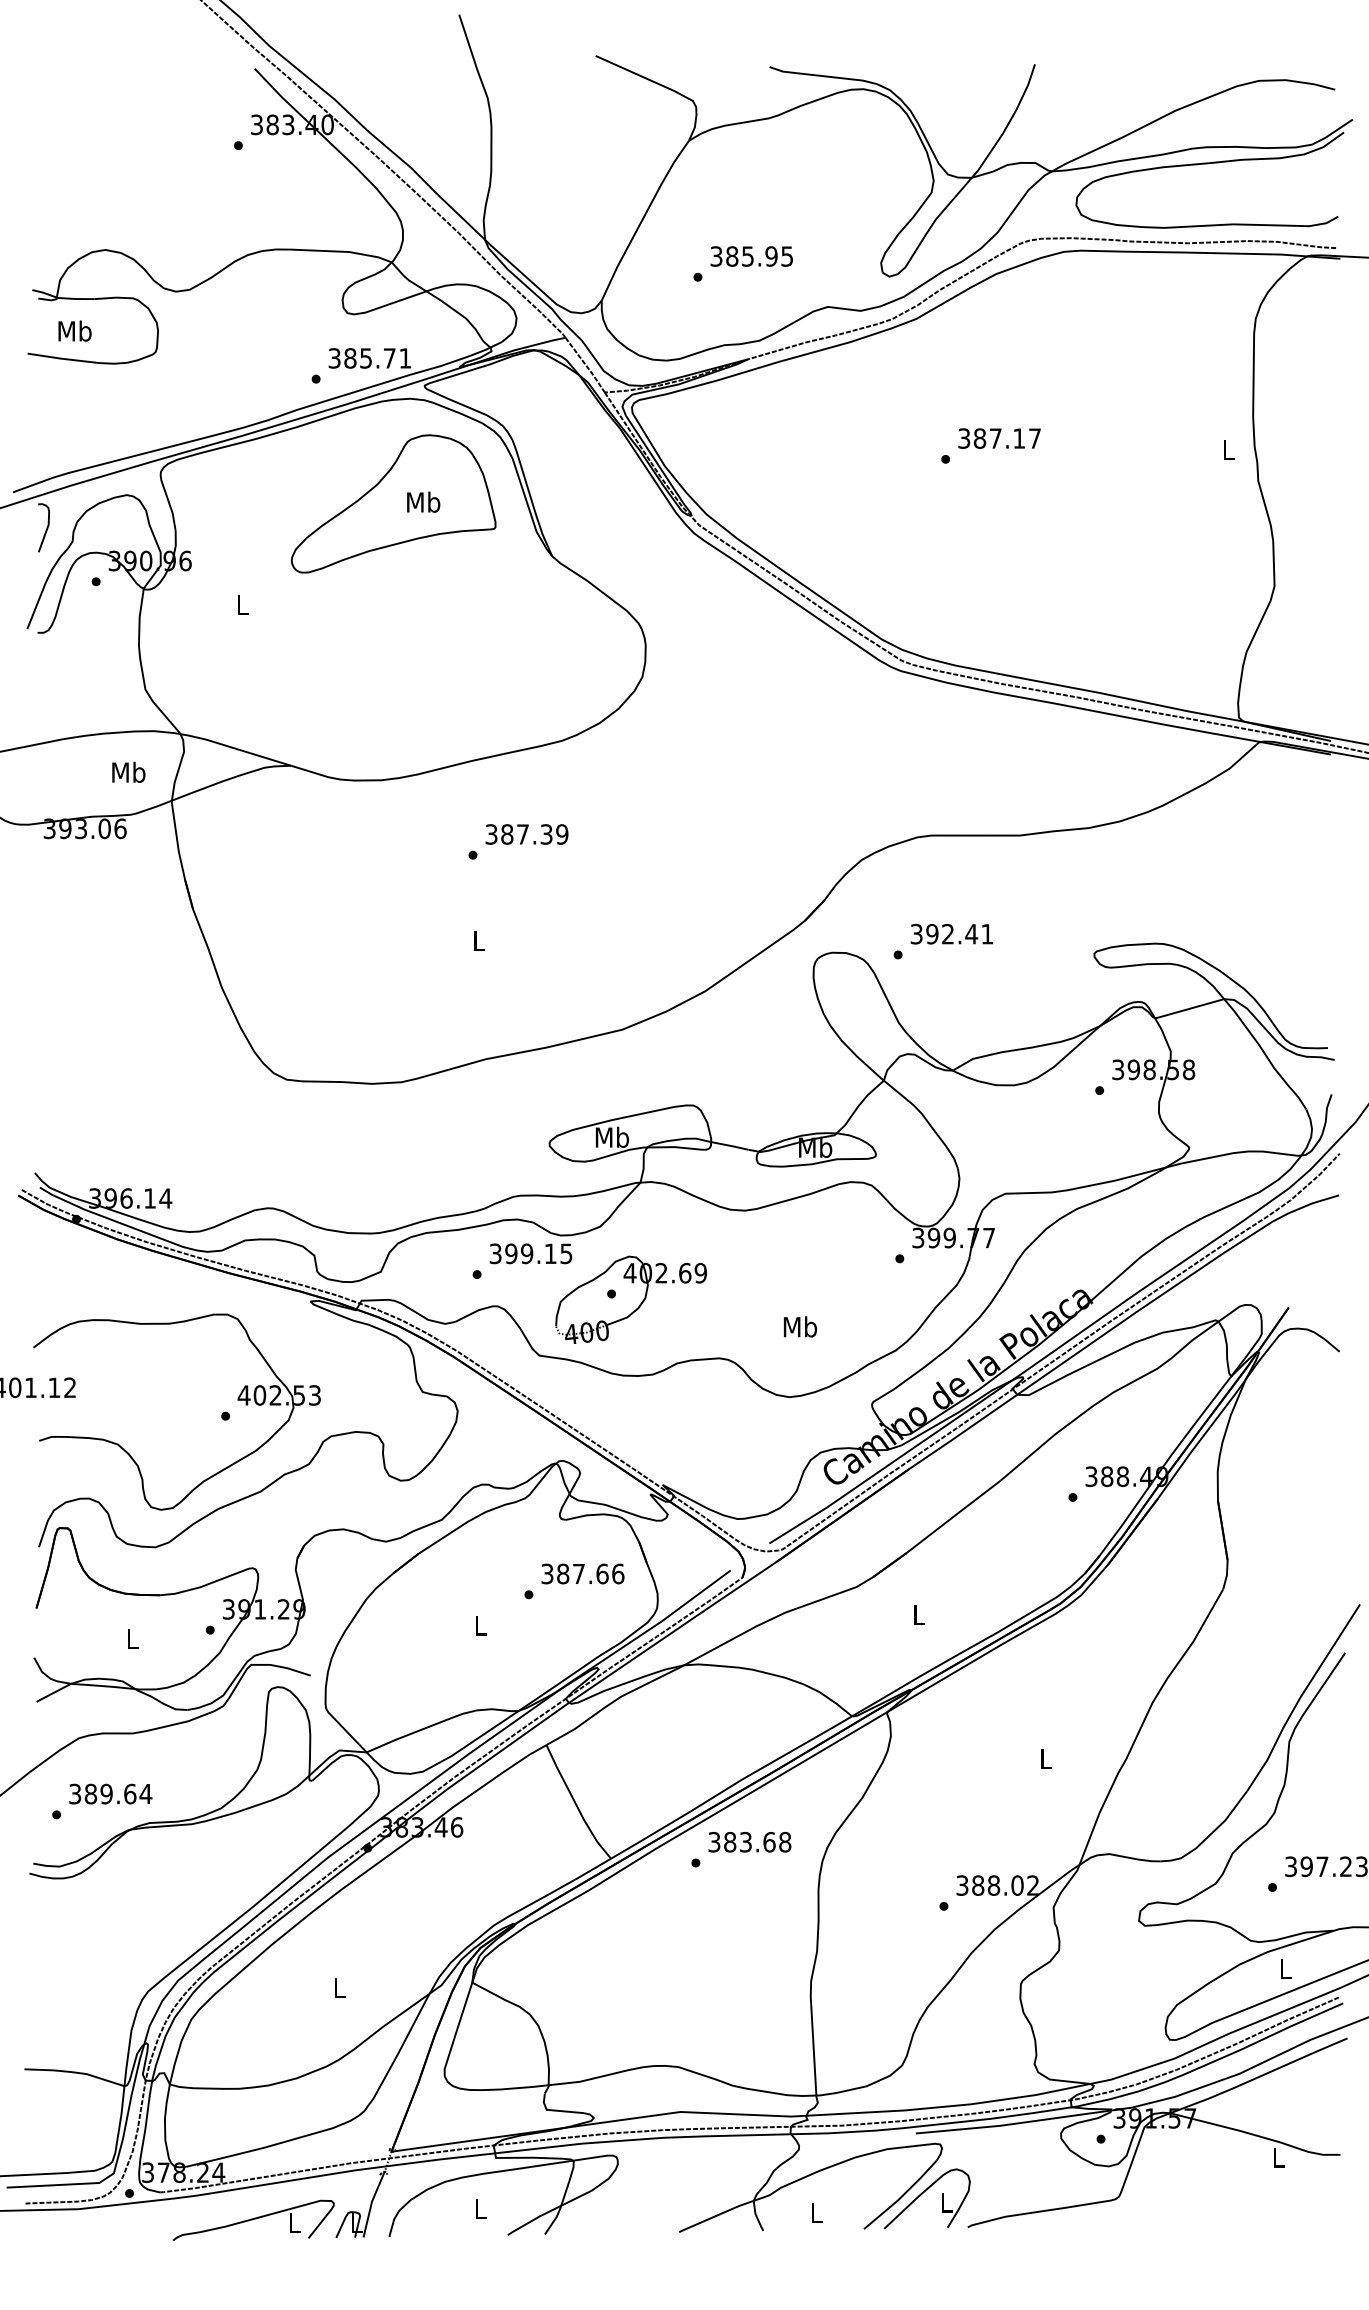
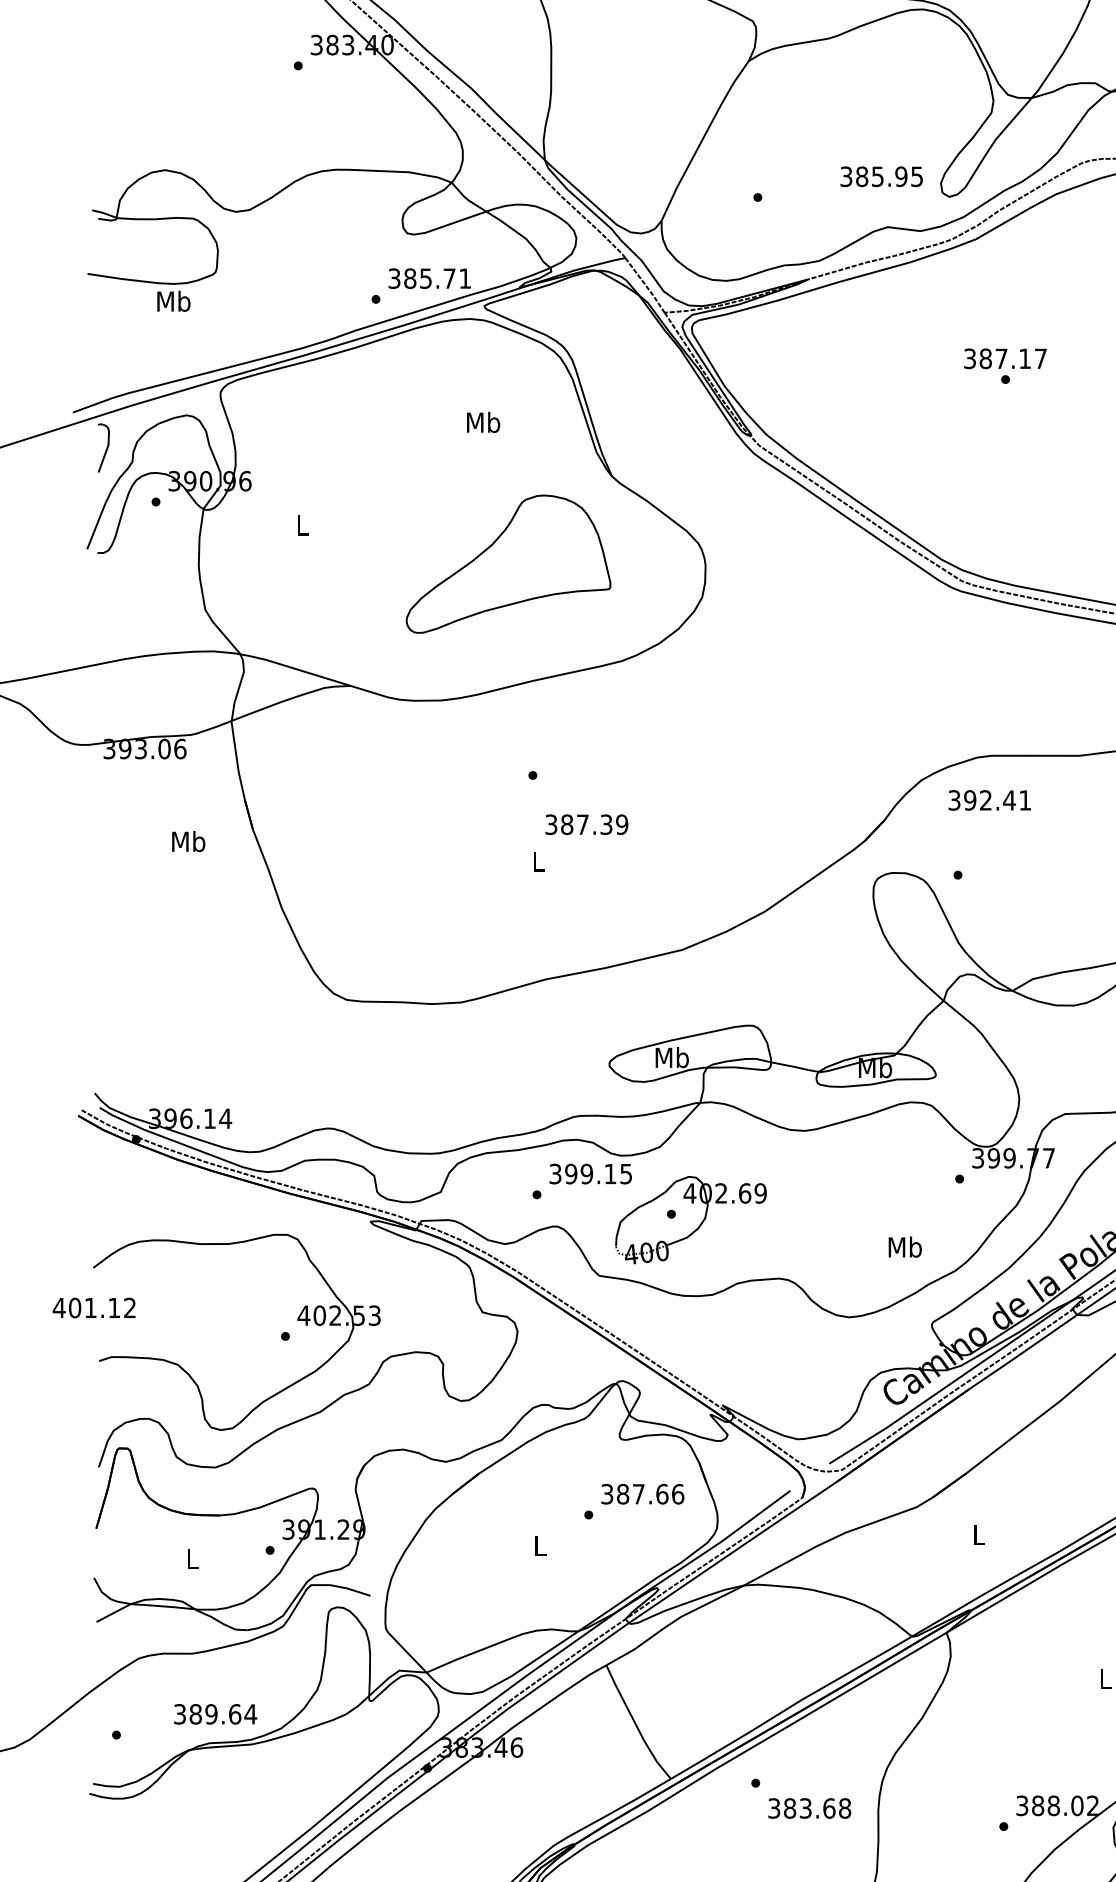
text: (751, 256) -> (881, 176), moved
text: (74, 330) -> (173, 300), moved
text: (999, 438) -> (1005, 358), moved
part: (393, 503) -> (508, 563), moved
text: (128, 771) -> (188, 840), moved
text: (526, 834) -> (586, 824), moved
text: (951, 933) -> (989, 799), moved
text: (800, 1326) -> (905, 1246), moved
text: (110, 1793) -> (215, 1713), moved
text: (749, 1842) -> (809, 1808), moved

